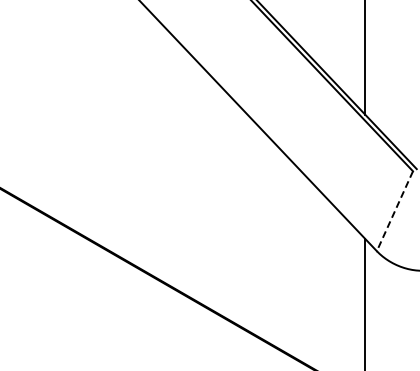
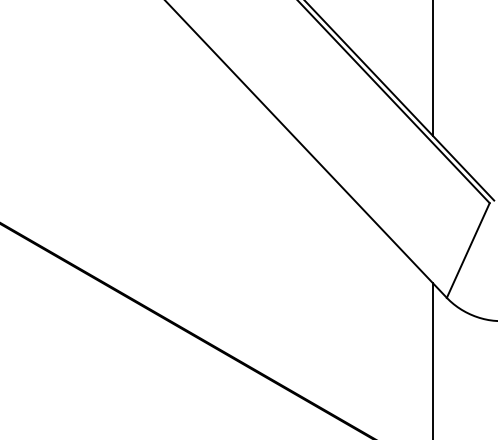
line: (394, 211) -> (467, 250), dashed -> solid

